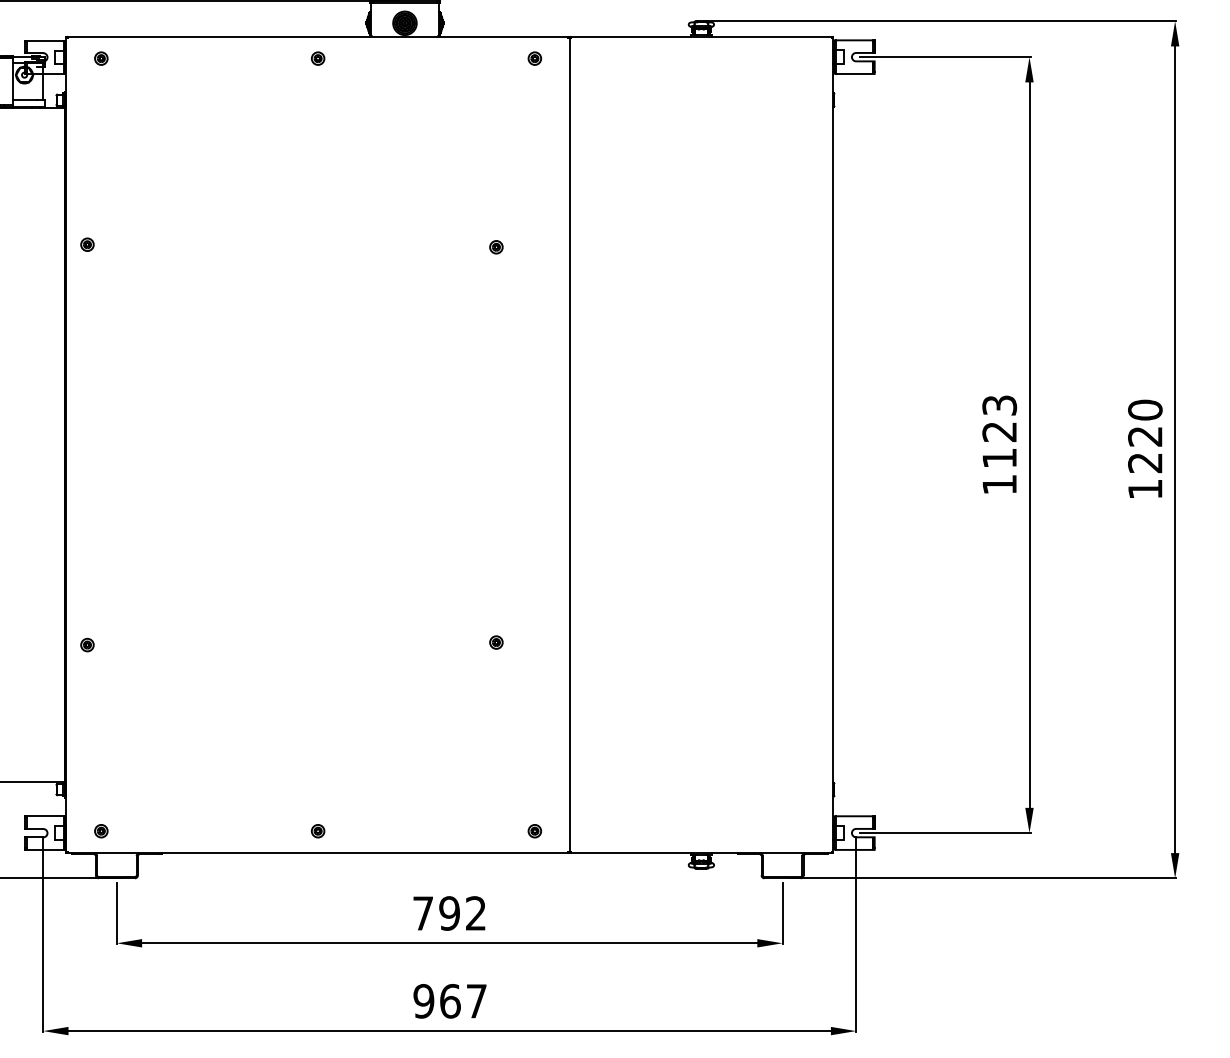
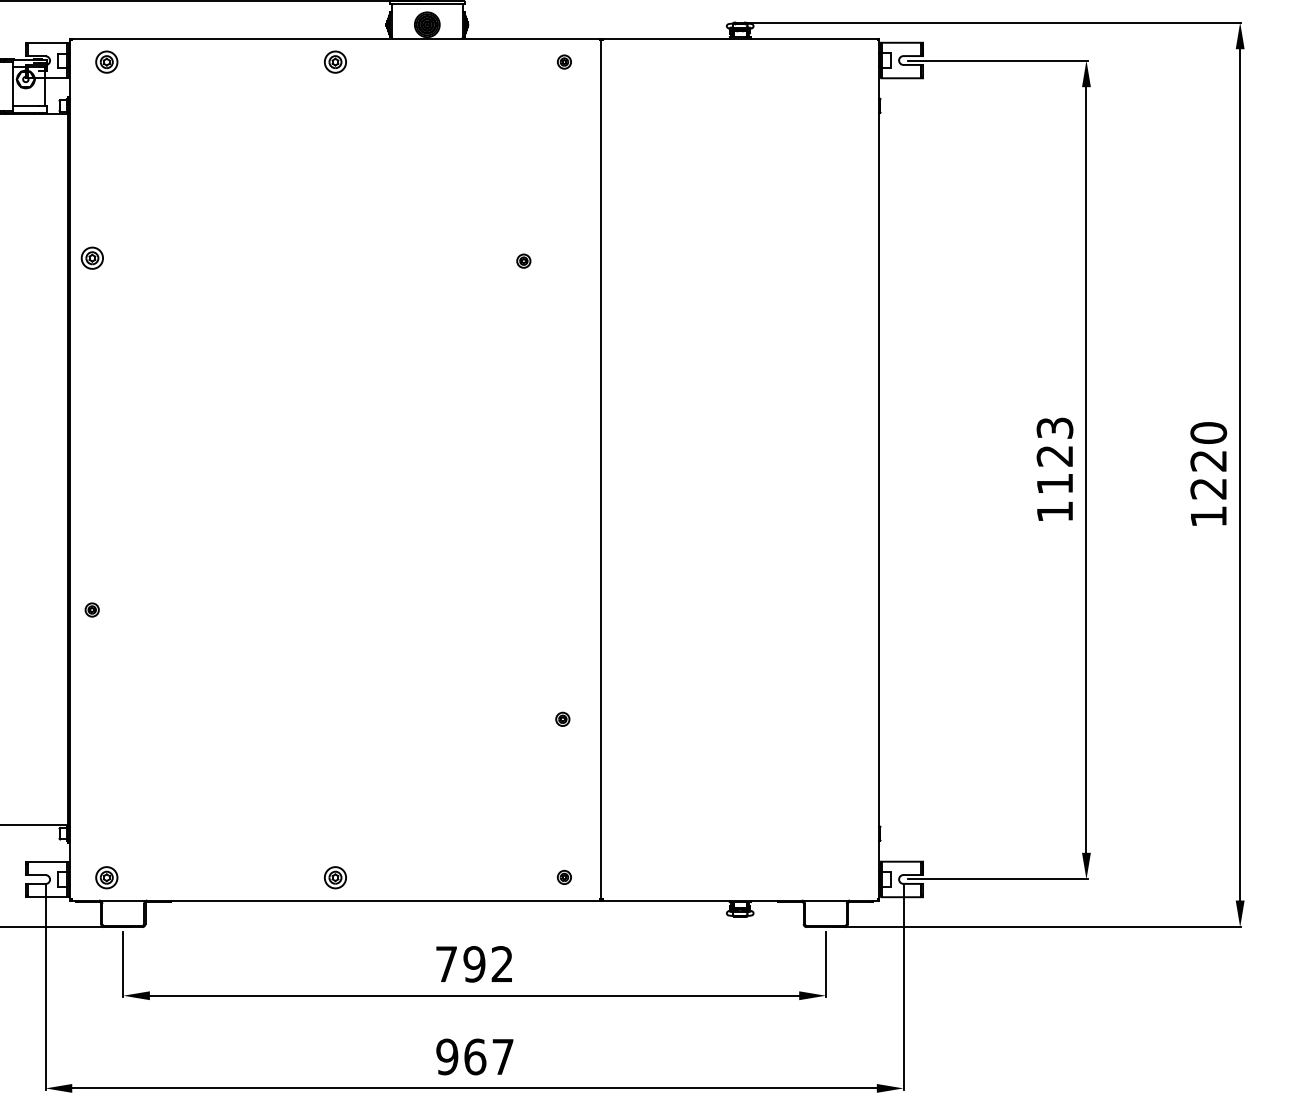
part: (100, 58) -> (106, 61), size x1.6
part: (317, 58) -> (335, 61), size x1.6
part: (86, 244) -> (91, 258), size x1.6
part: (496, 641) -> (562, 718), moved
part: (86, 644) -> (91, 609), moved
part: (100, 830) -> (106, 876), size x1.6
part: (317, 830) -> (335, 876), size x1.6

